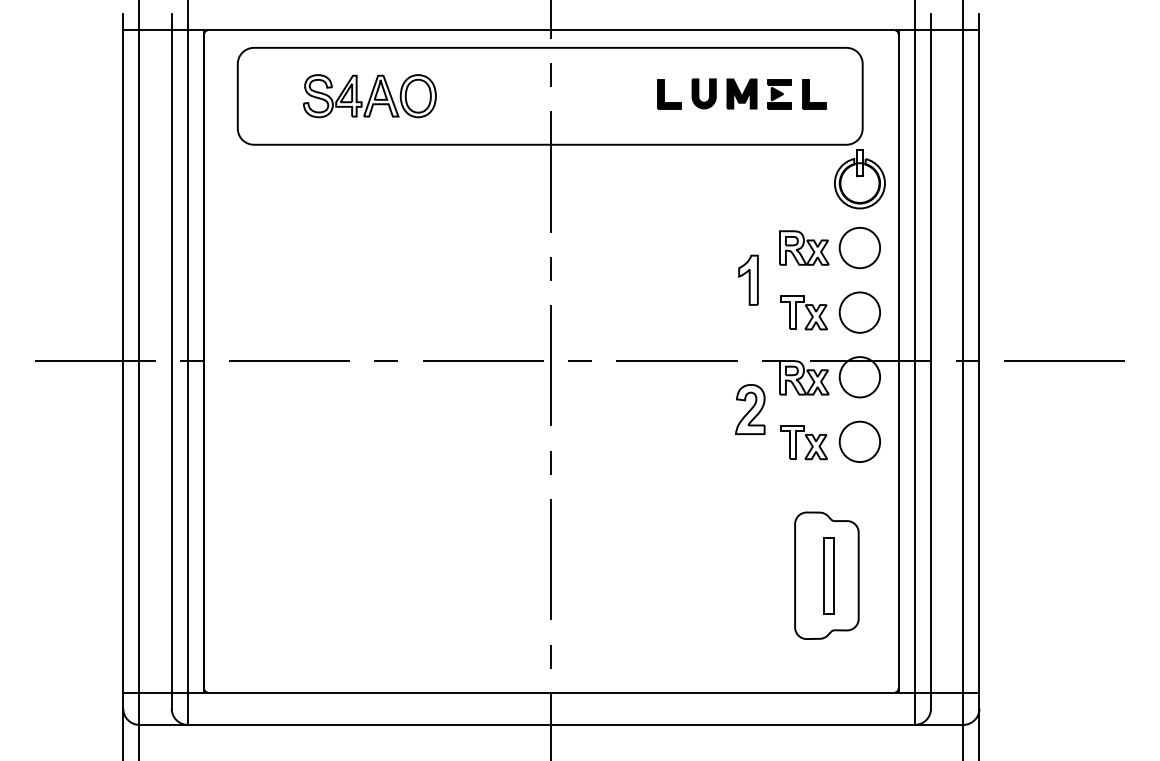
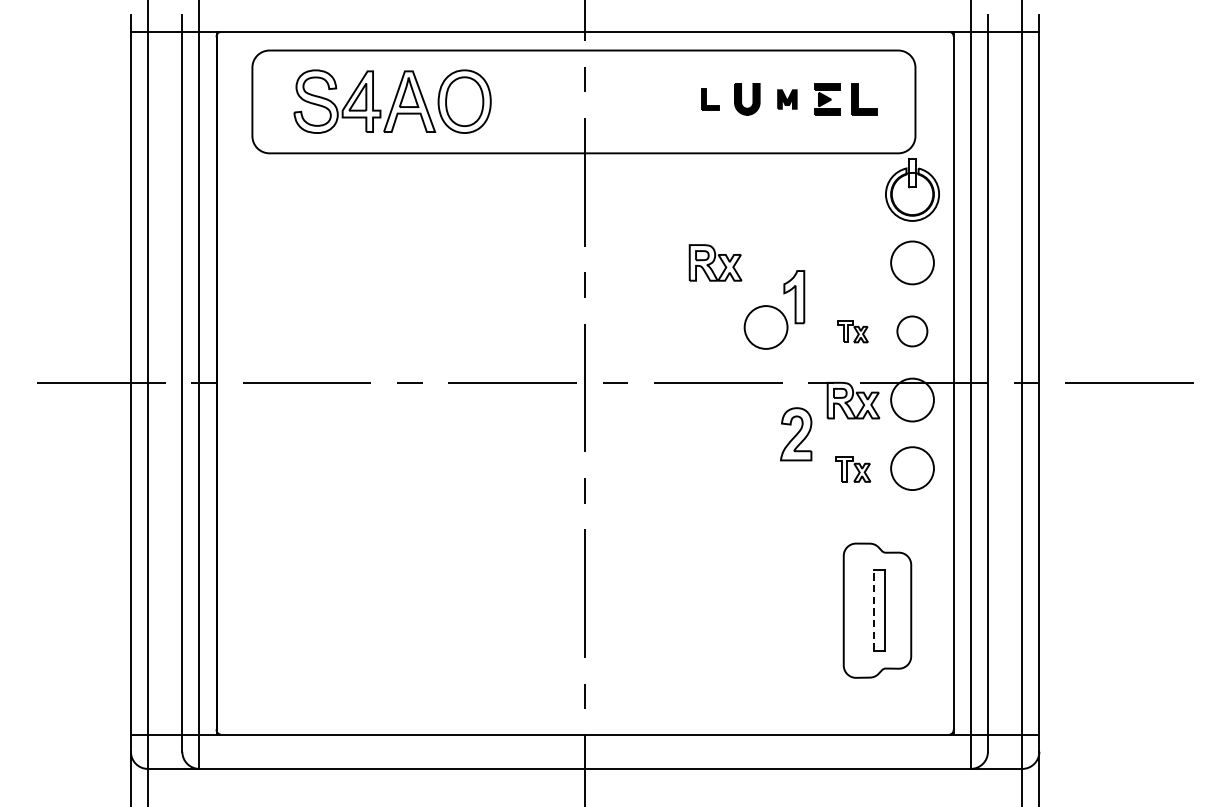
part: (741, 93) -> (786, 98), size x0.6
part: (669, 94) -> (710, 100), size x0.7
part: (369, 96) -> (392, 102), size x1.4
part: (804, 247) -> (715, 262), moved
part: (721, 308) -> (765, 327), added
part: (803, 312) -> (852, 331), size x0.6
part: (859, 312) -> (912, 331), size x0.7
part: (803, 442) -> (852, 469), size x0.7
line: (823, 575) -> (873, 610), solid -> dashed

